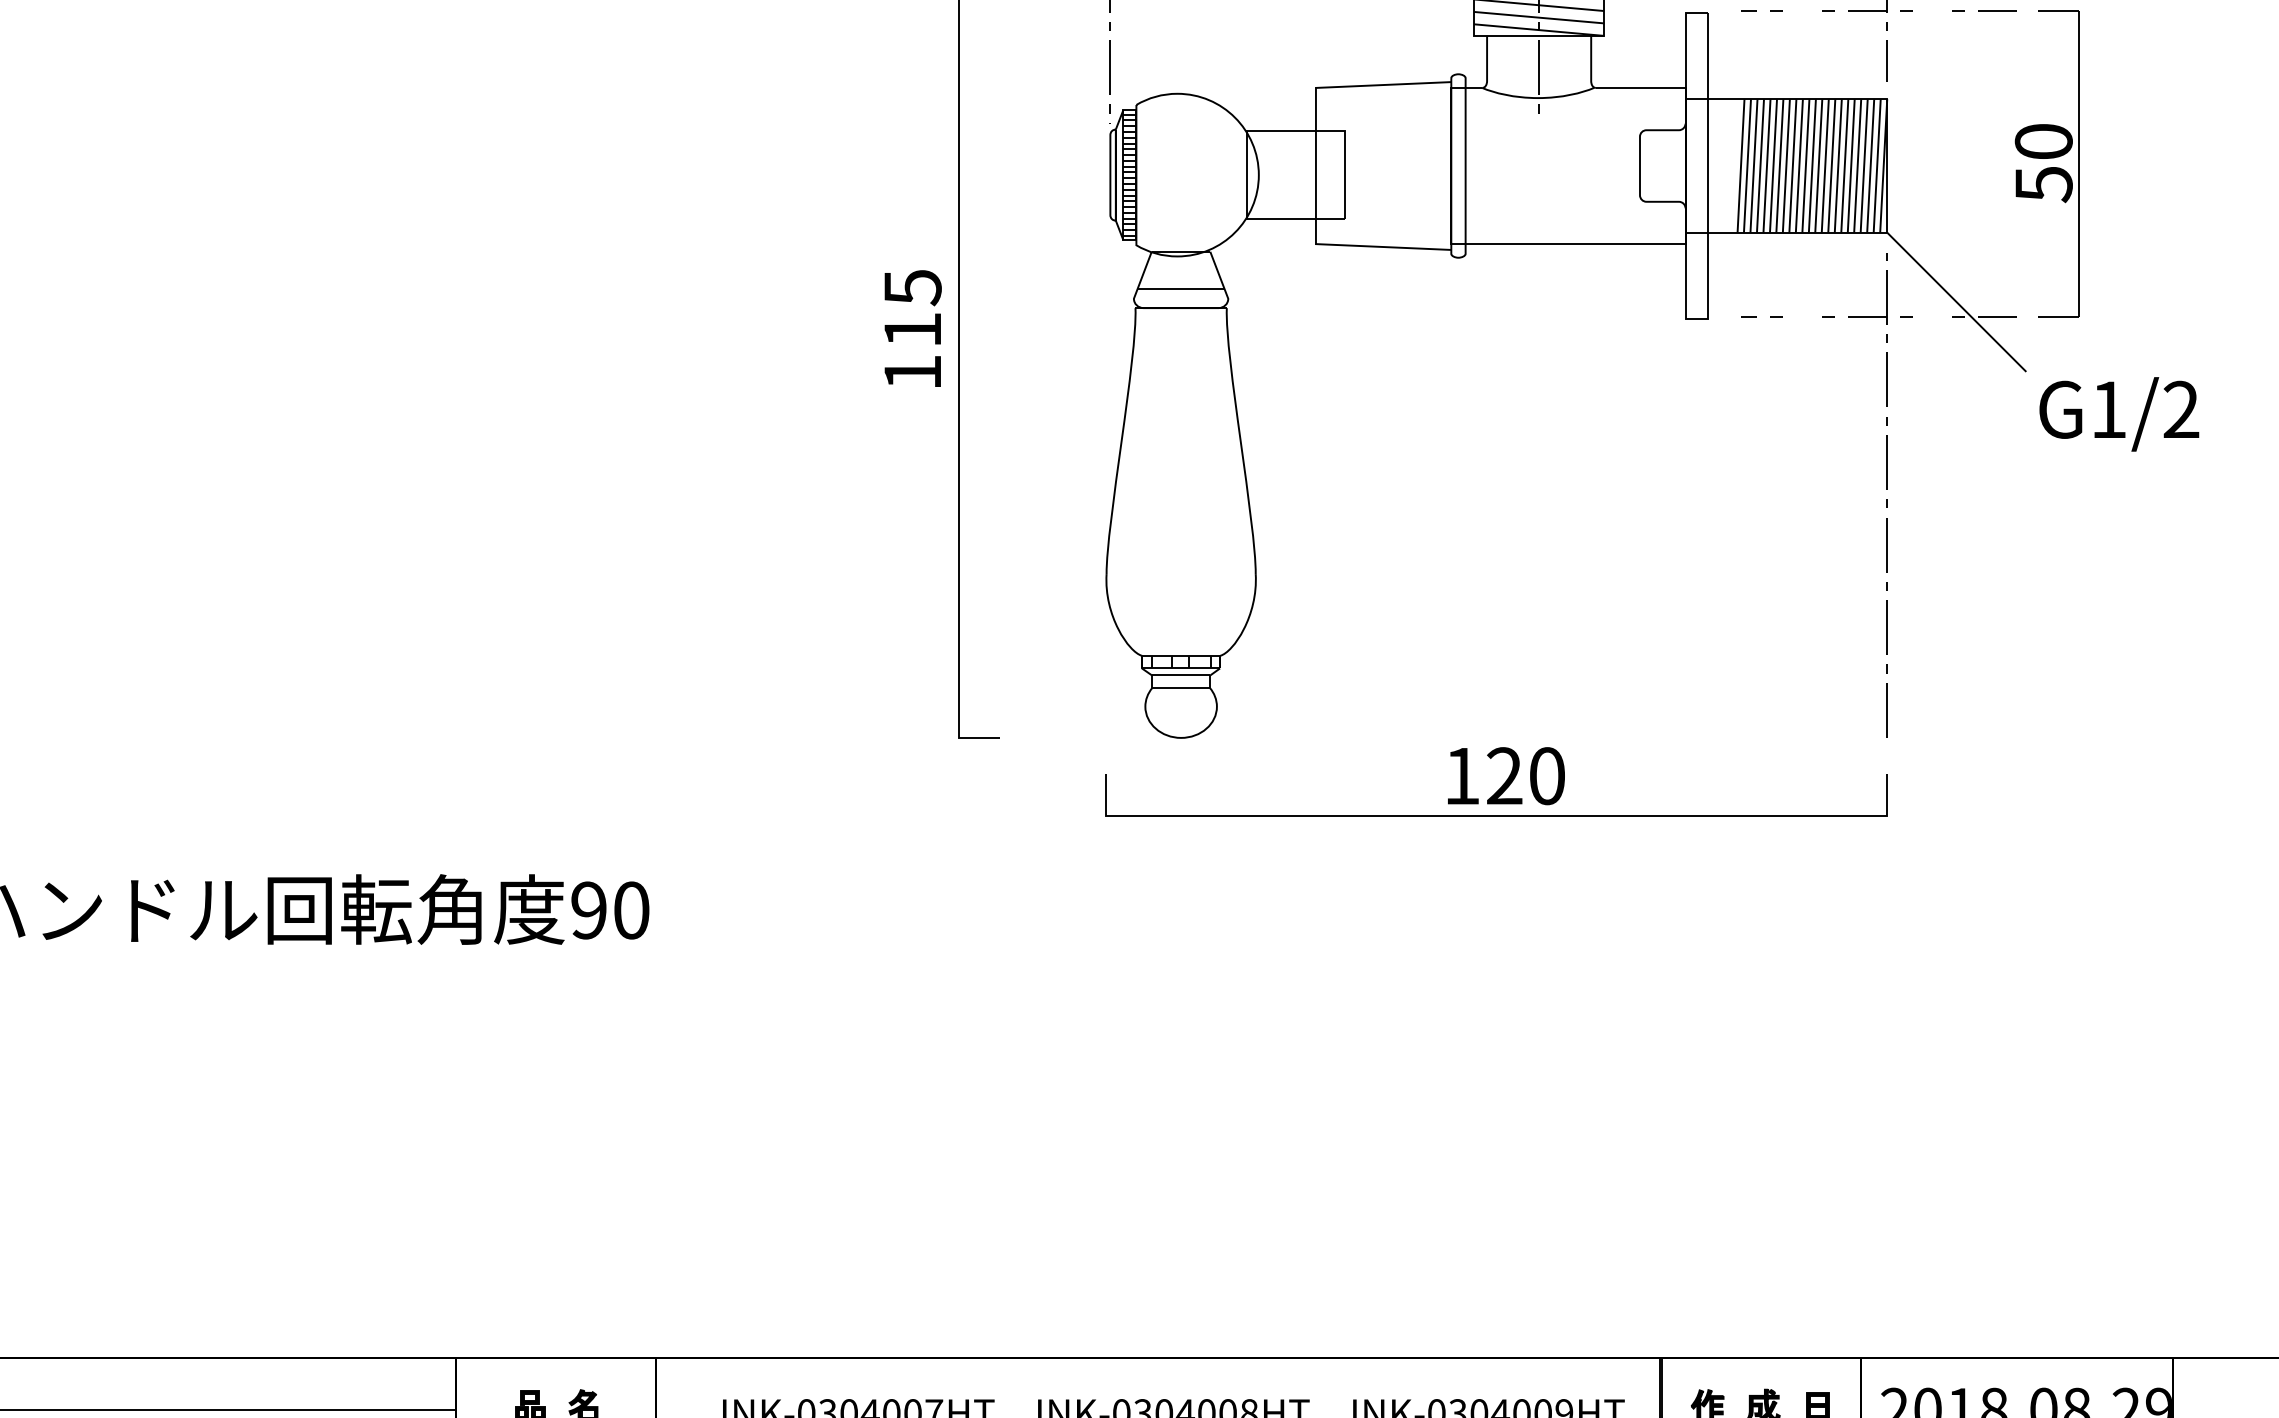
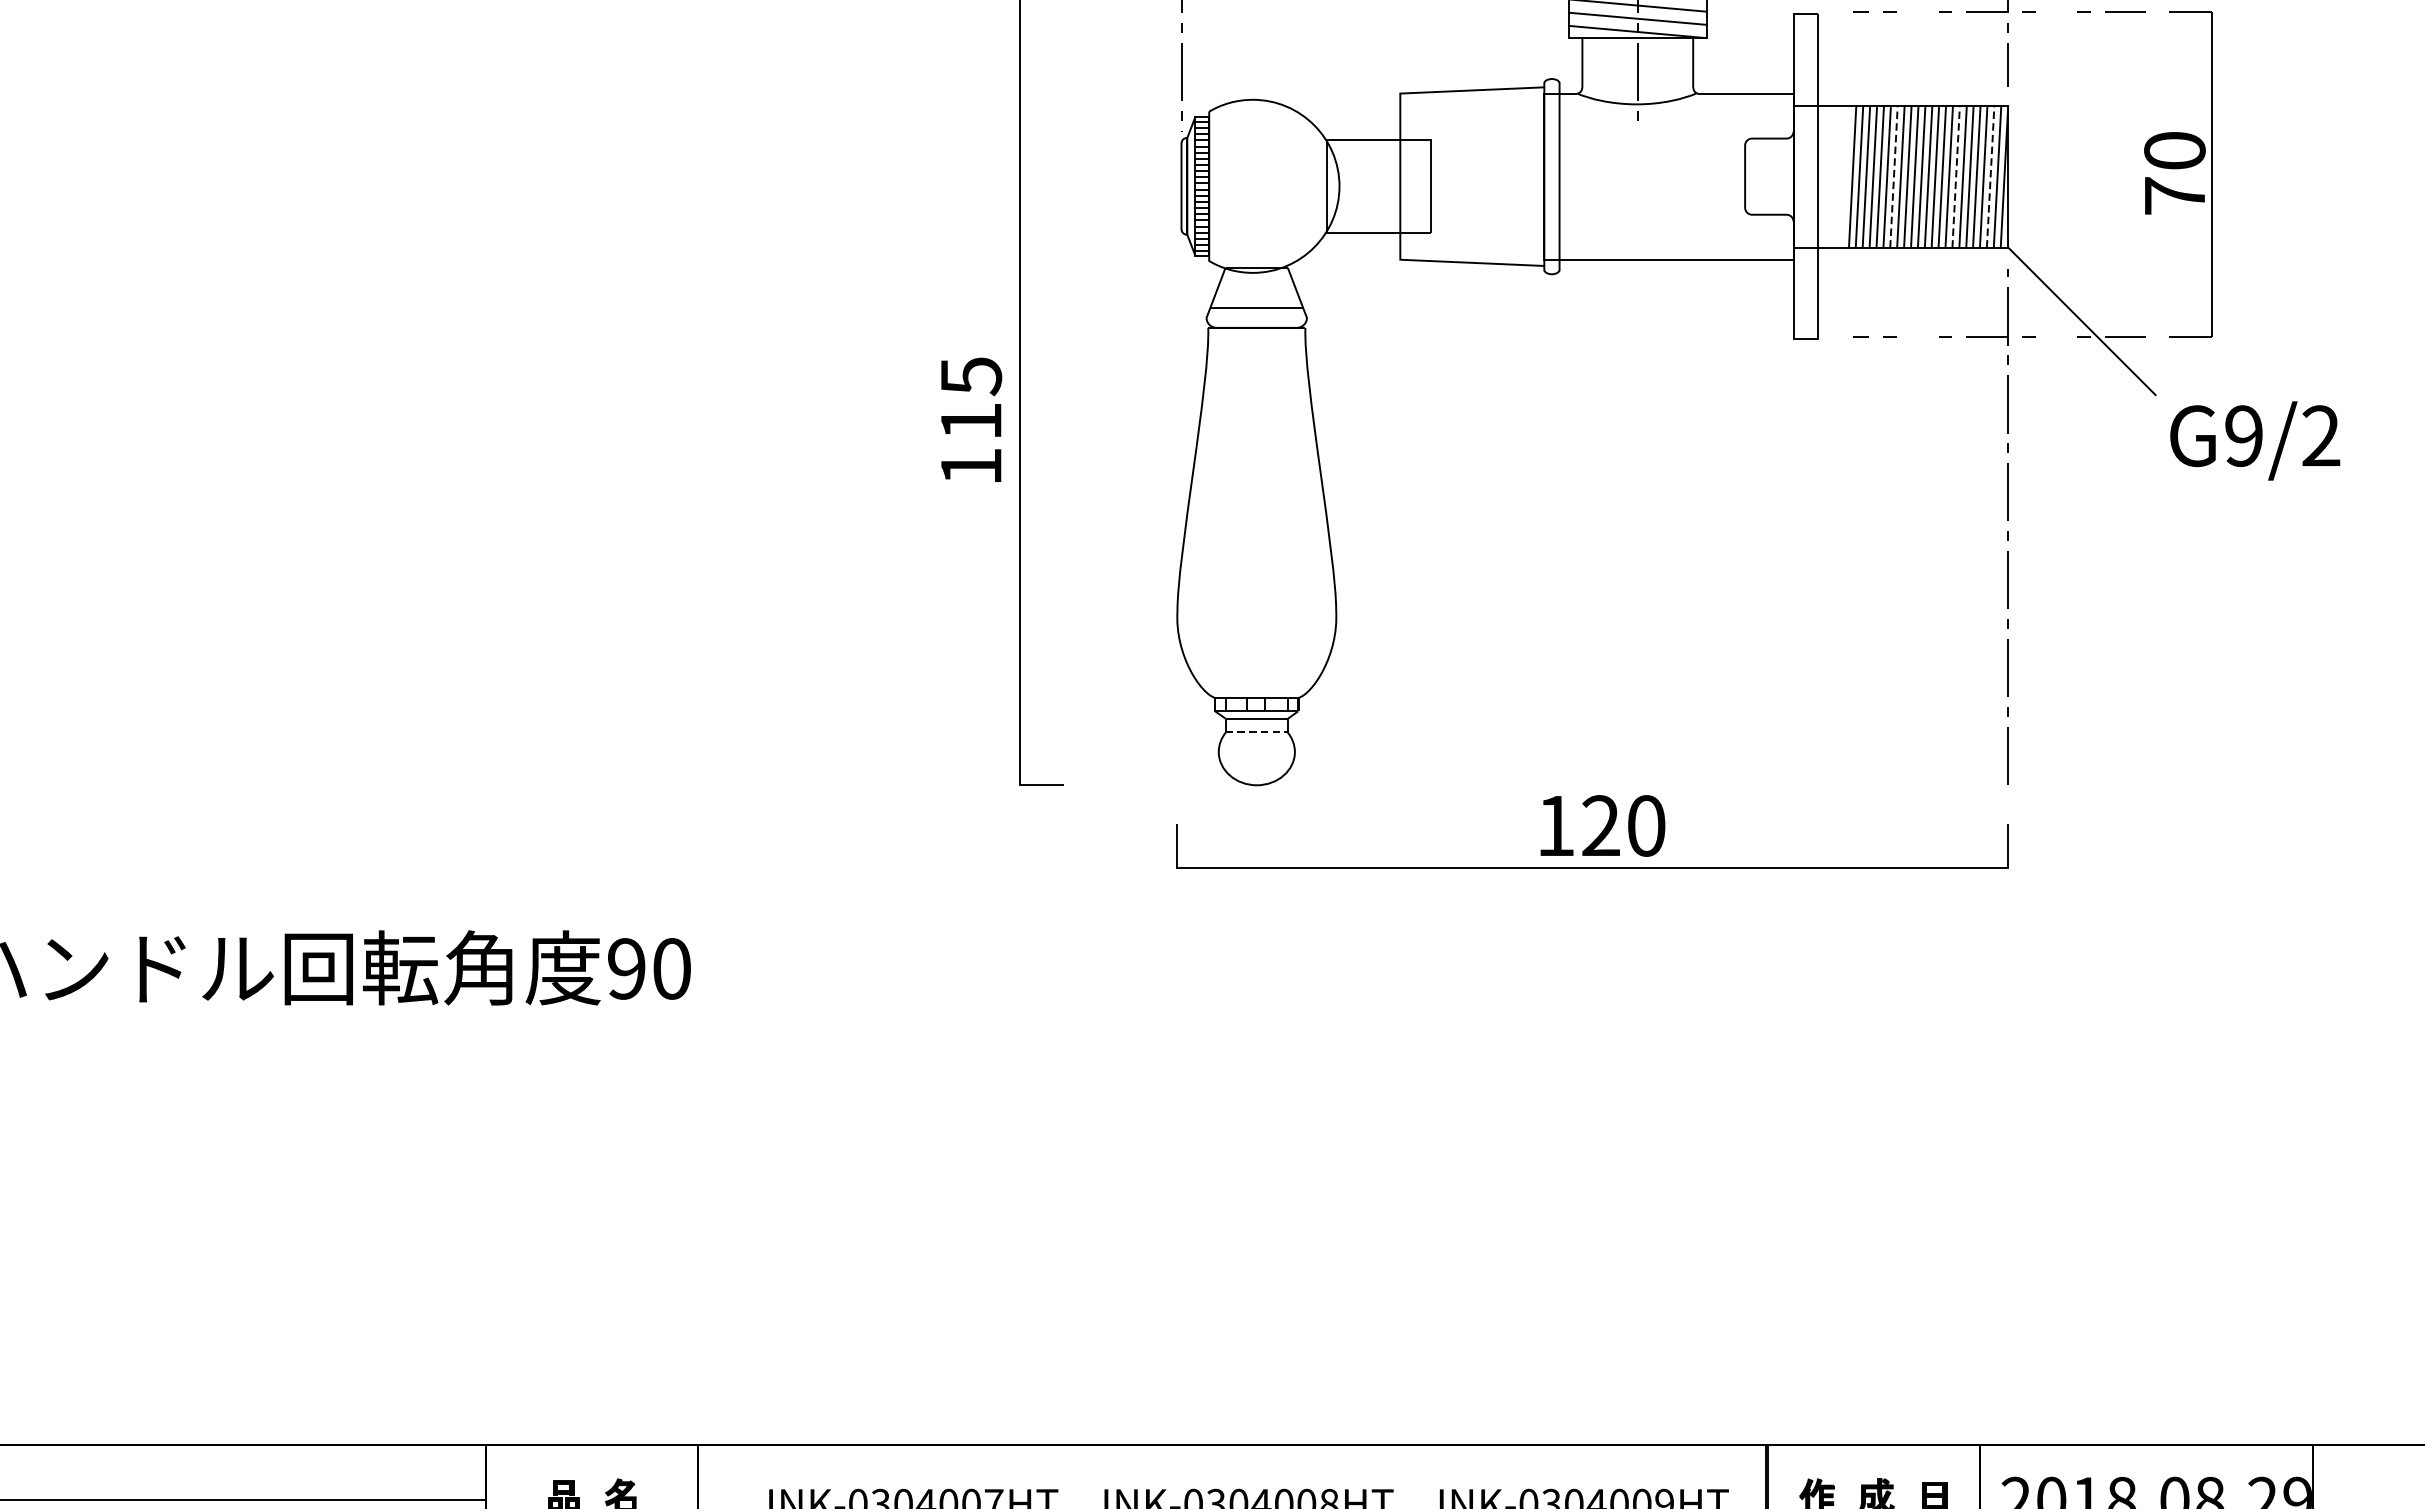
line: (1779, 165) -> (1893, 176), solid -> dashed
line: (1838, 165) -> (1956, 176), solid -> dashed
line: (1870, 165) -> (1990, 176), solid -> dashed
text: (2043, 184) -> (2174, 196), 50 -> 70
text: (912, 328) -> (970, 419), moved
text: (2108, 409) -> (2243, 435), G1/2 -> G9/2
line: (1181, 688) -> (1257, 732), solid -> dashed

